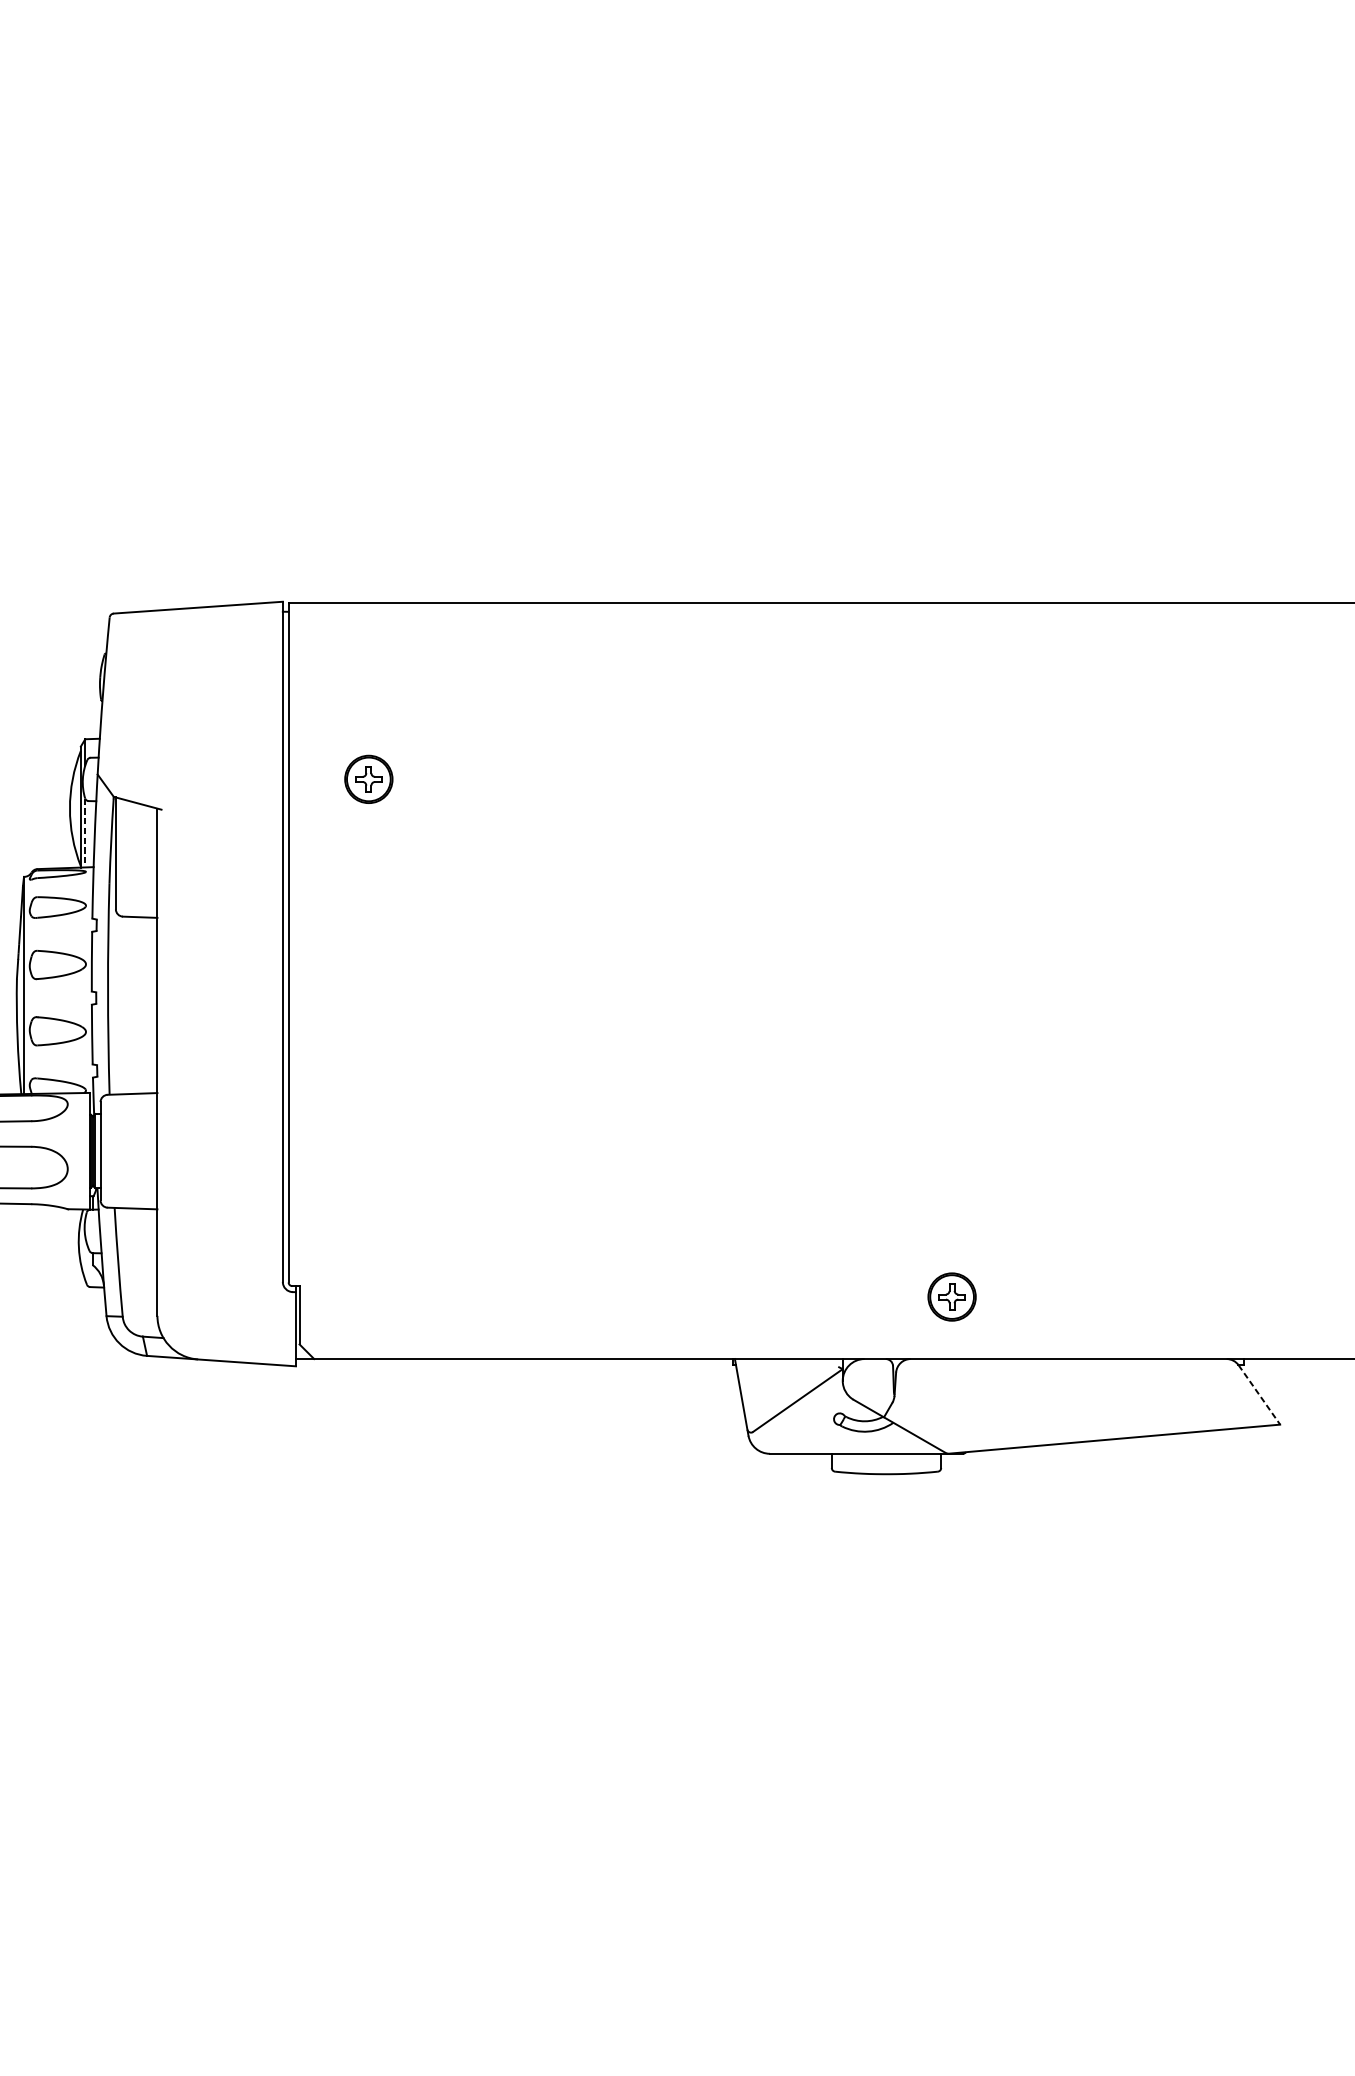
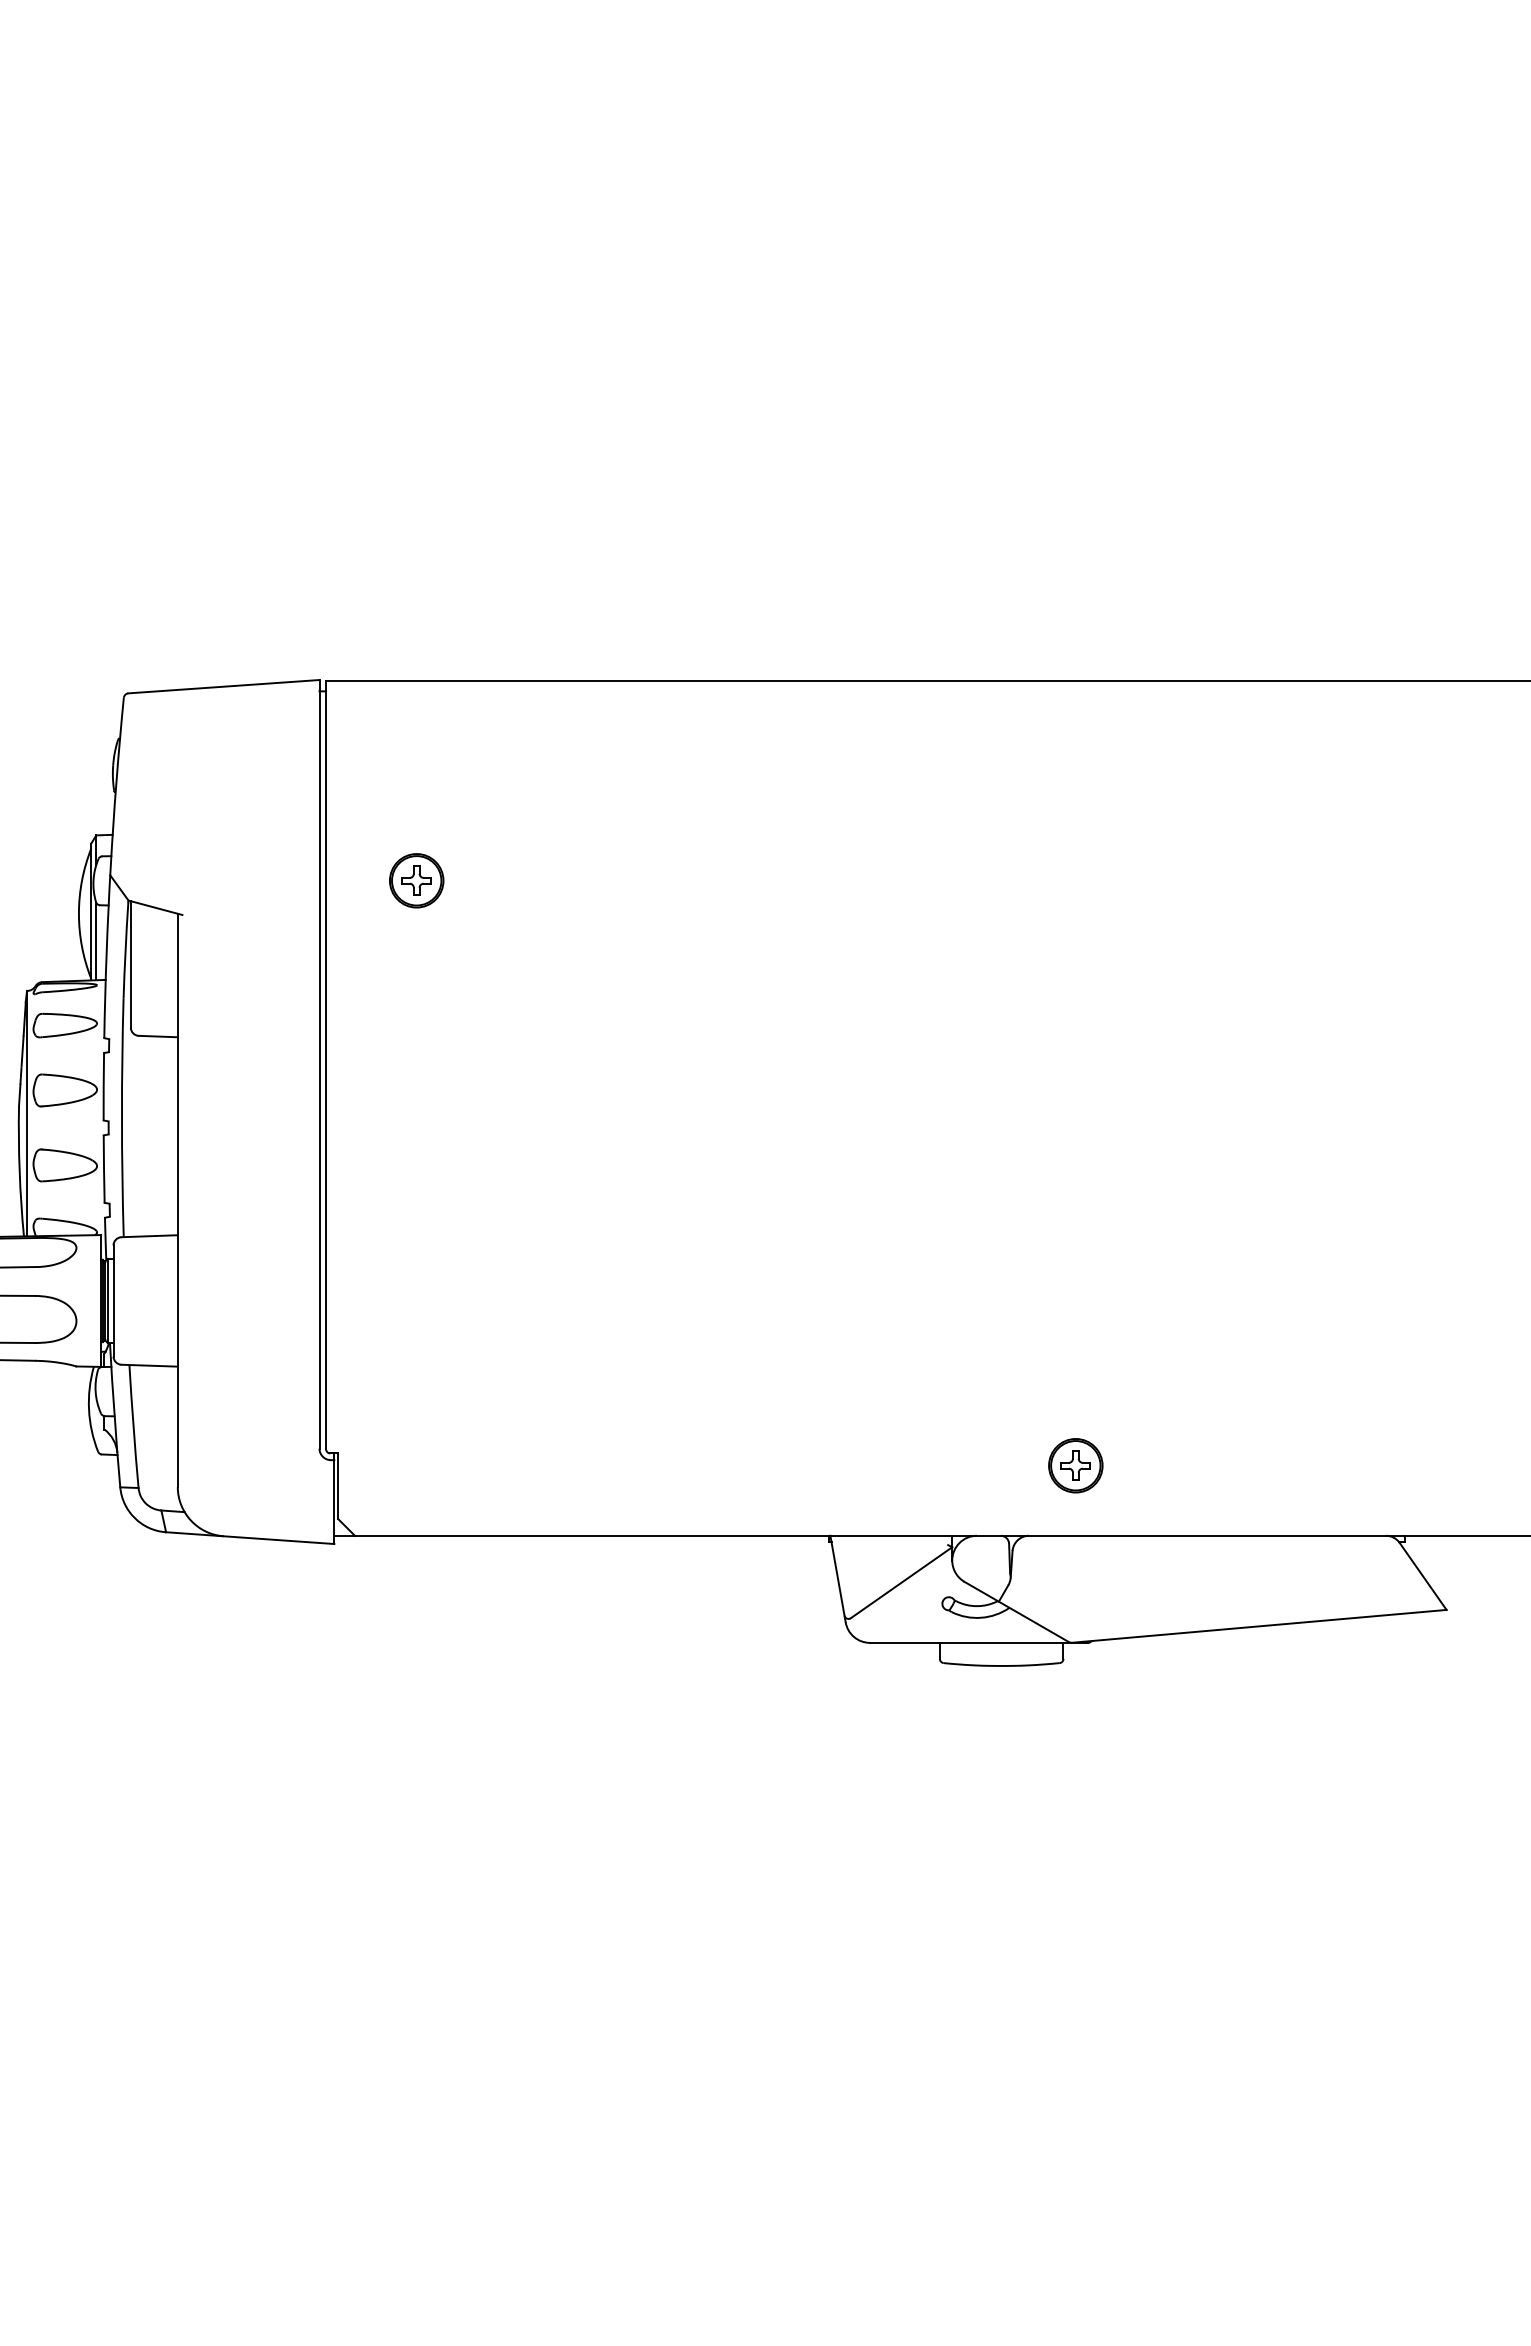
line: (85, 833) -> (96, 941), dashed -> solid
line: (1259, 1395) -> (1423, 1576), dashed -> solid

